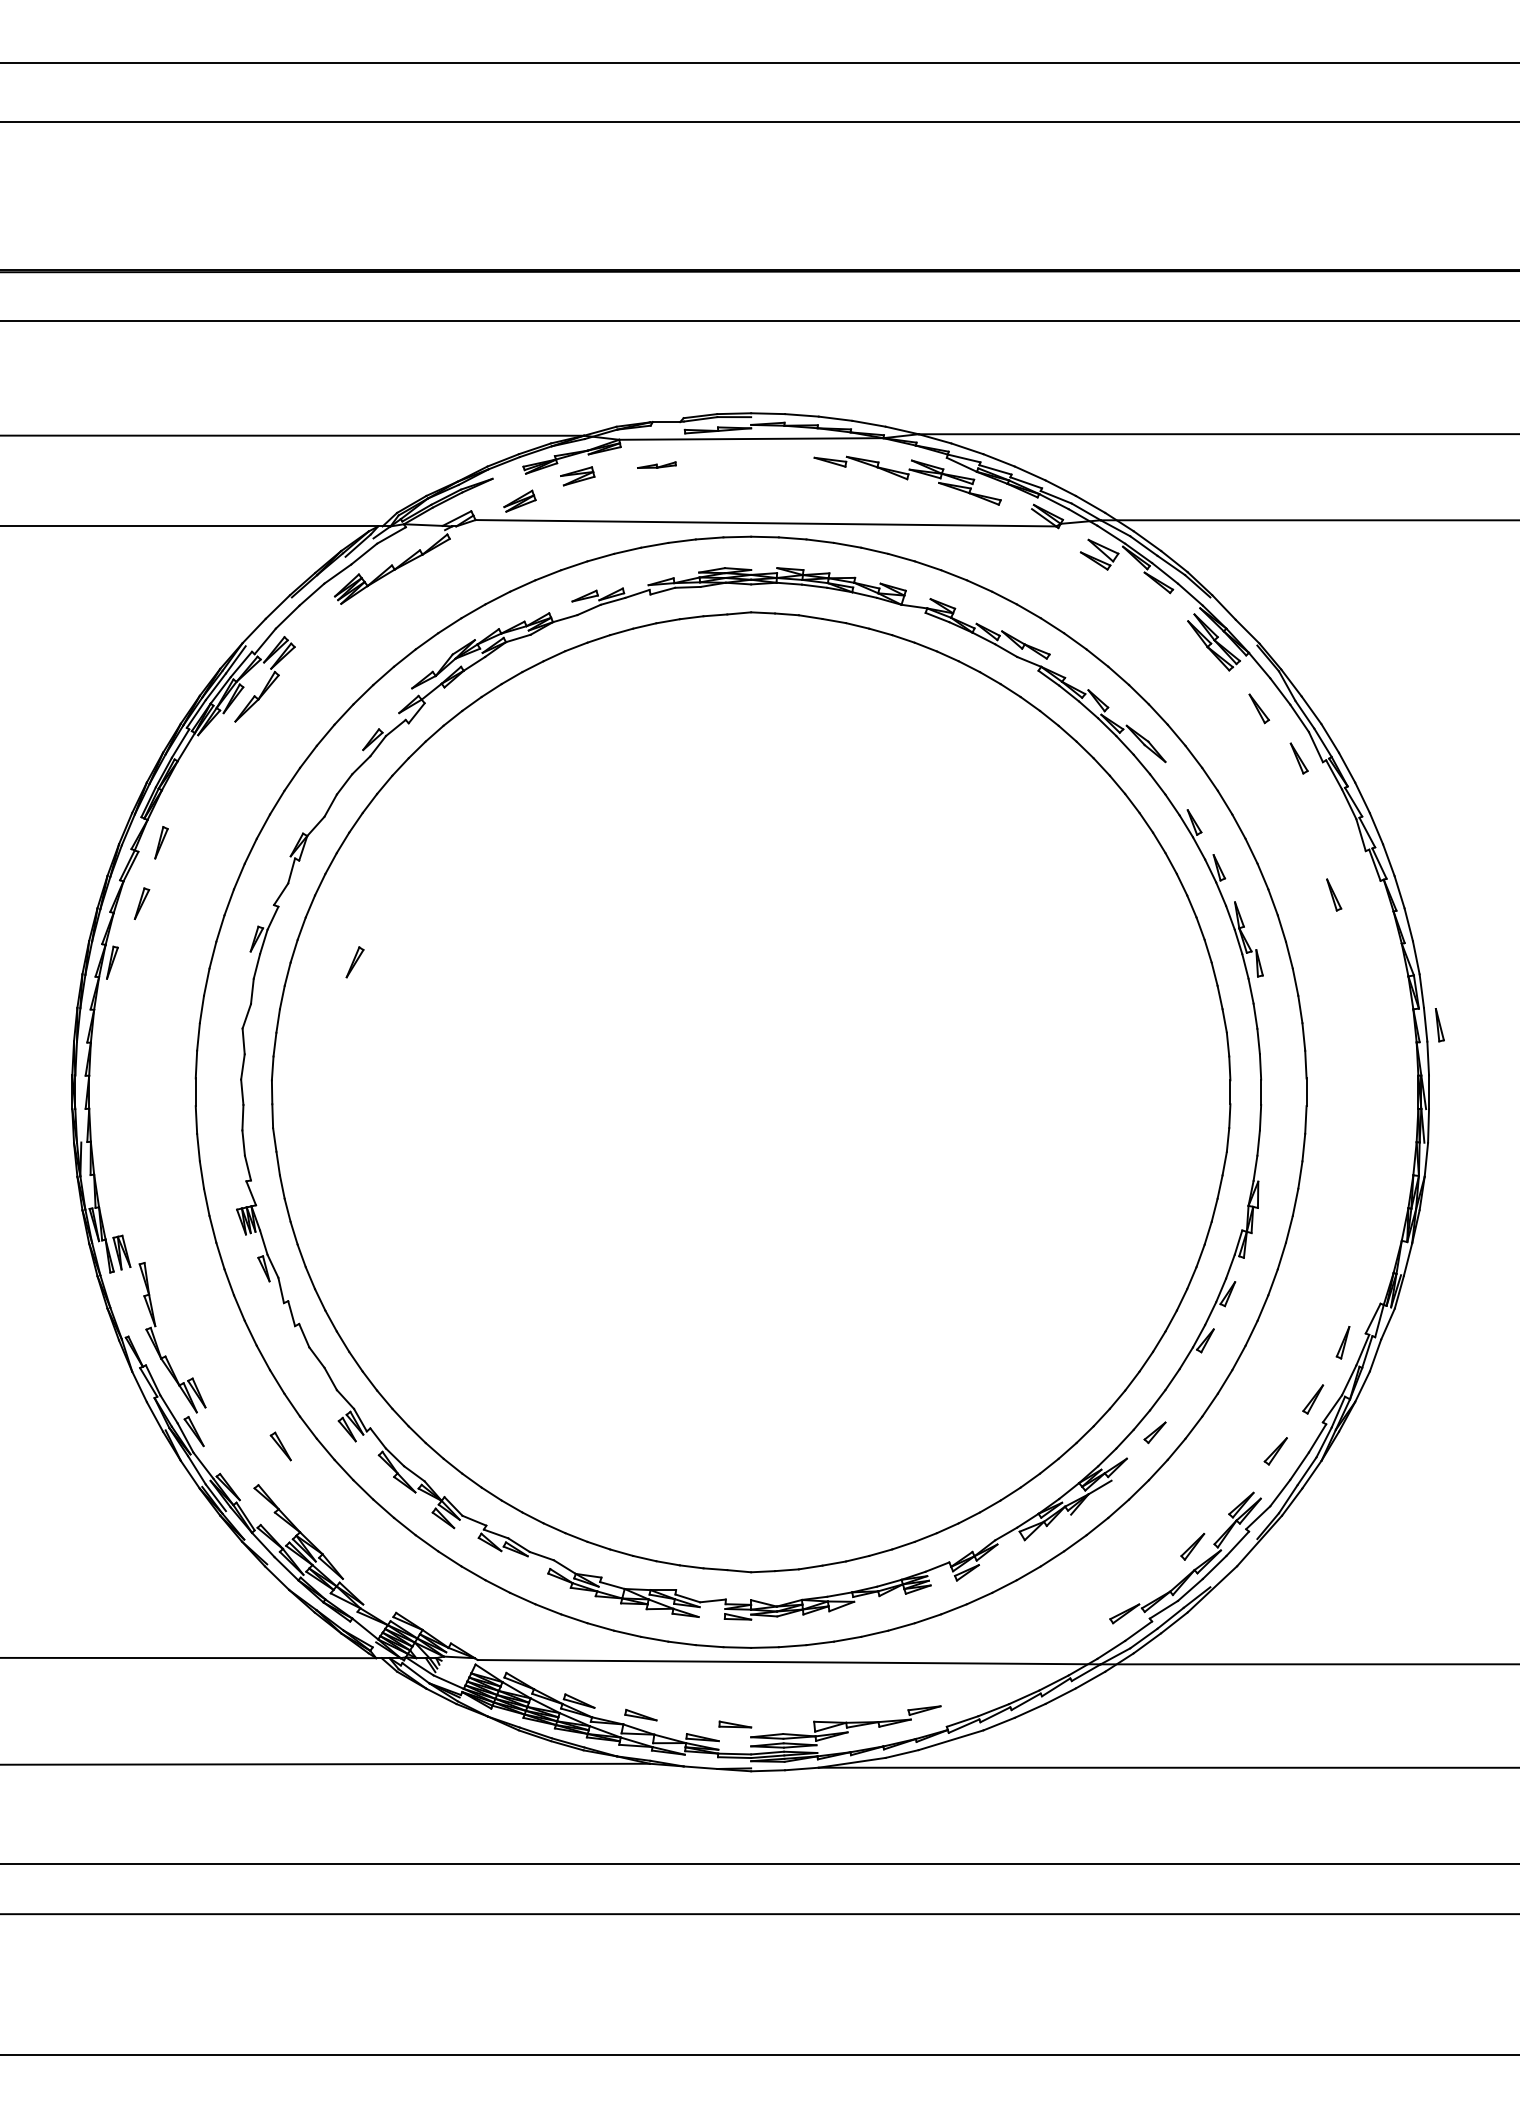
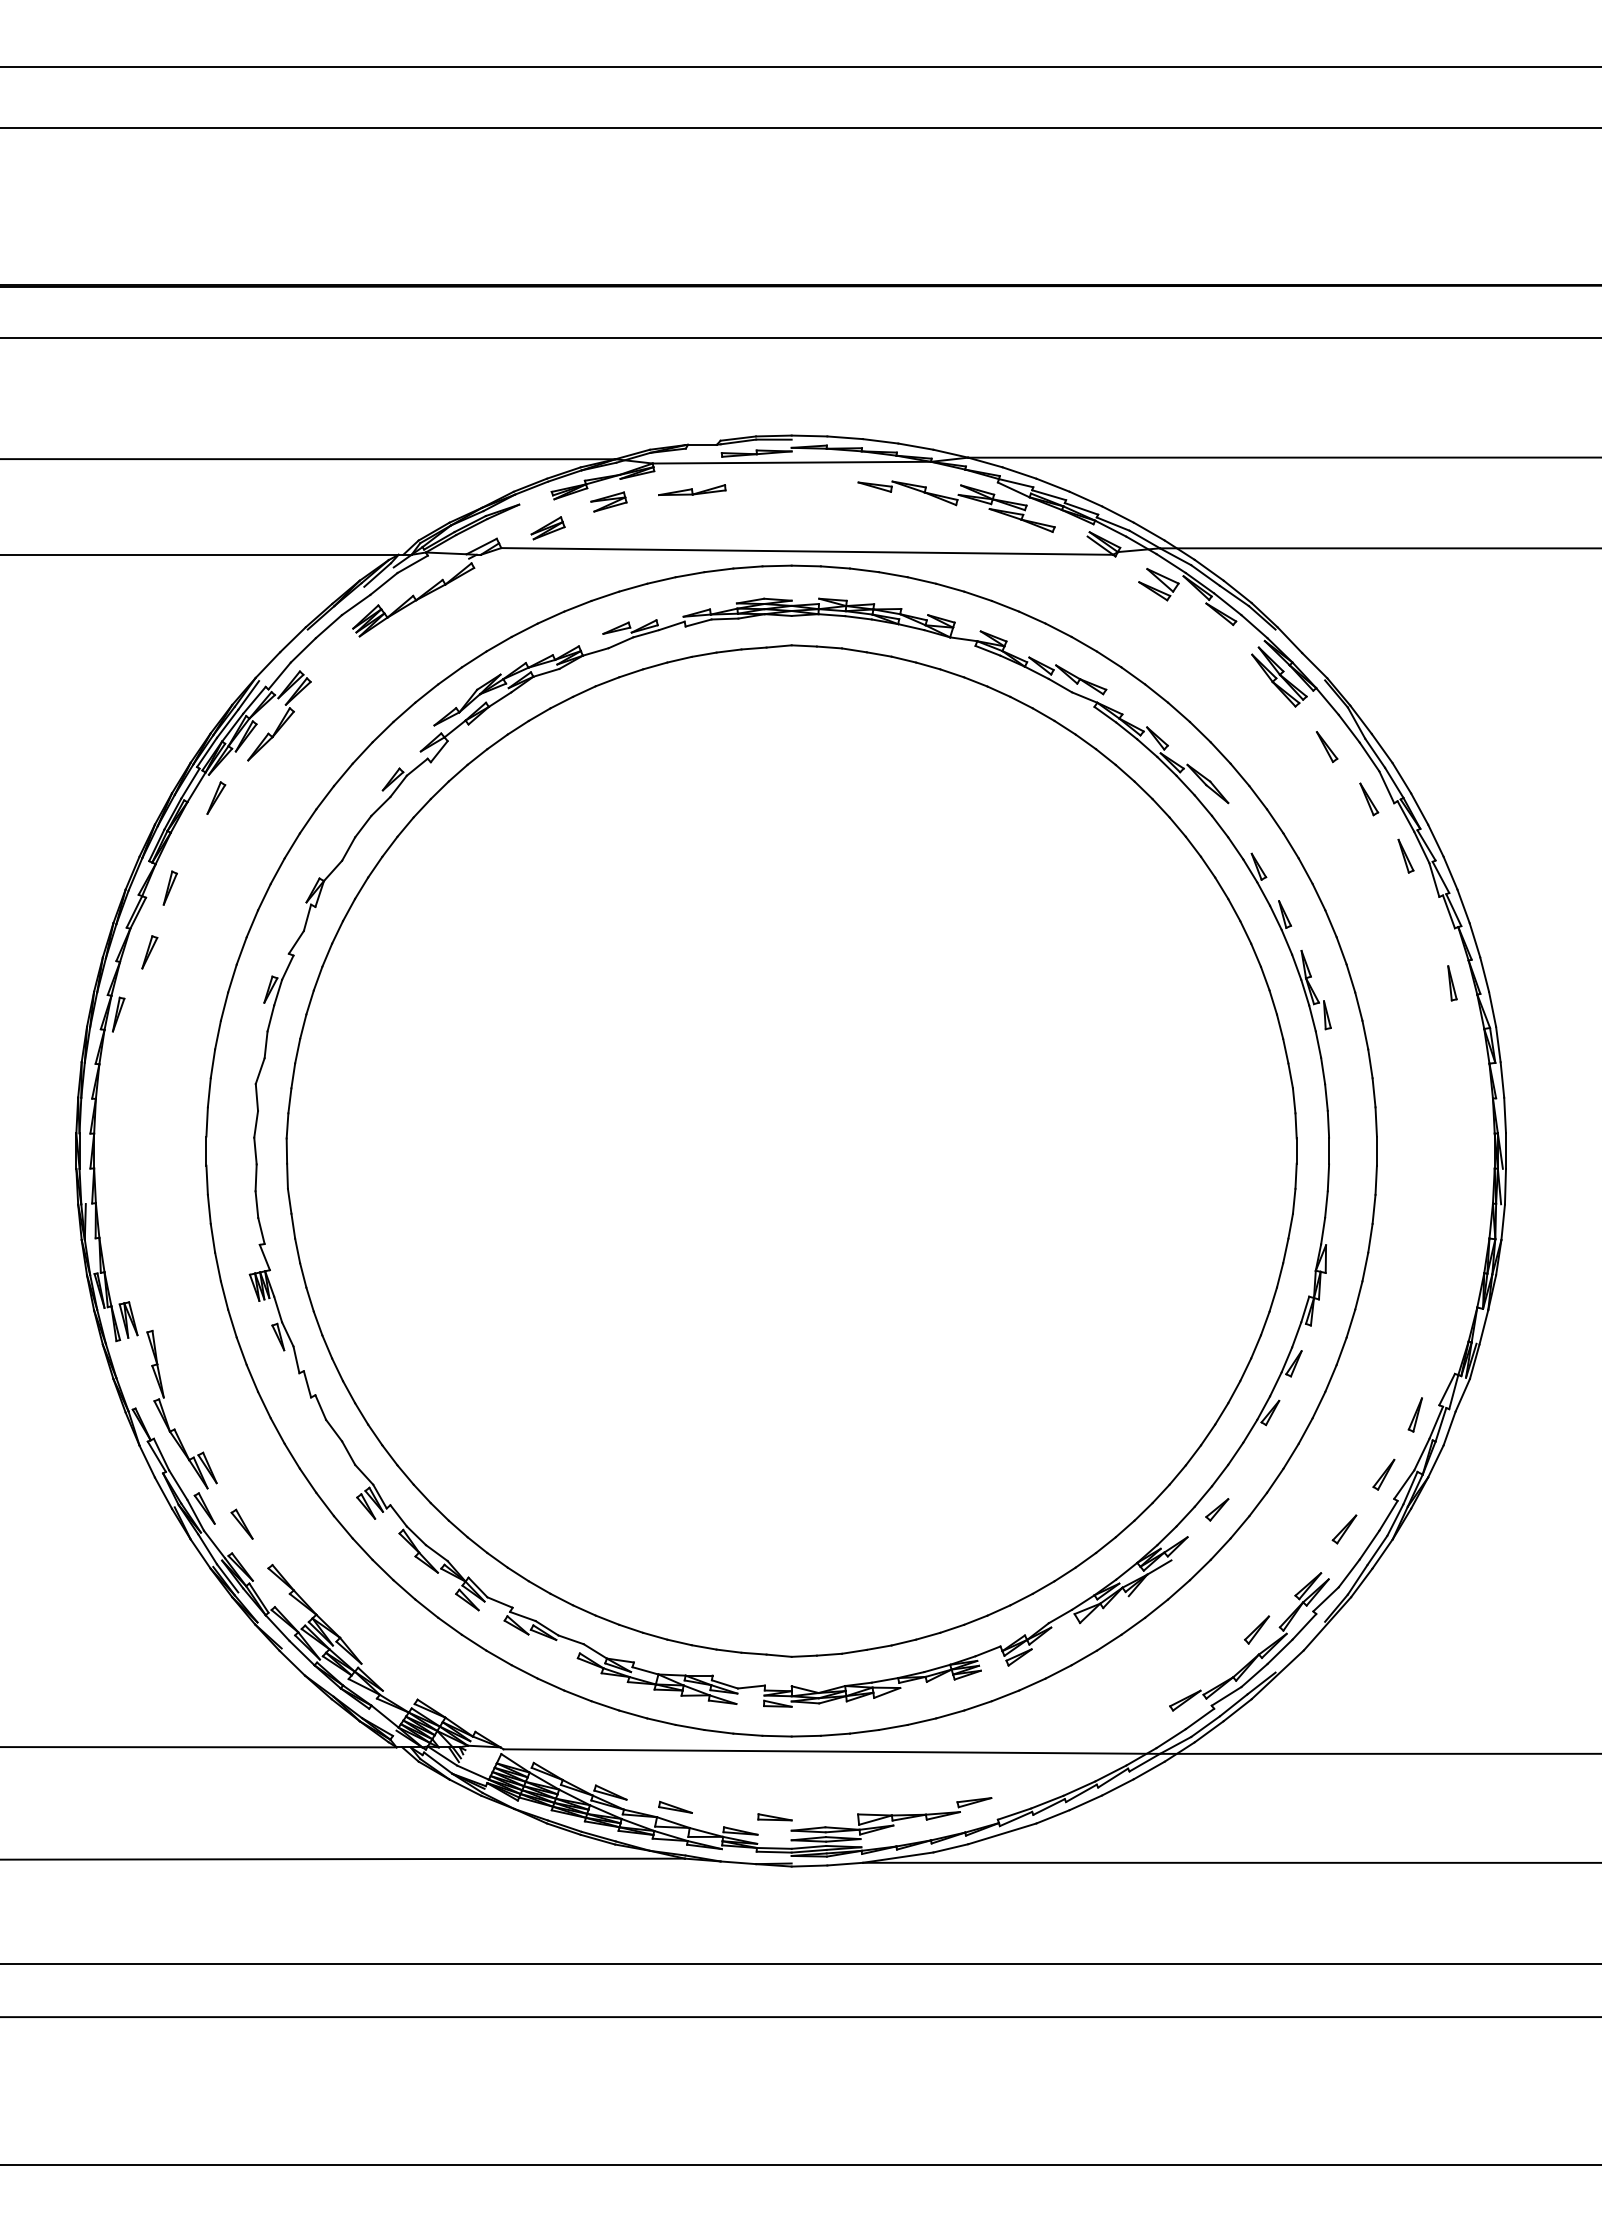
part: (657, 465) -> (692, 490), size x1.67
part: (1333, 894) -> (1405, 855), moved
part: (355, 961) -> (216, 797), moved
part: (1439, 1025) -> (1452, 983), moved
part: (280, 1445) -> (241, 1523), moved

